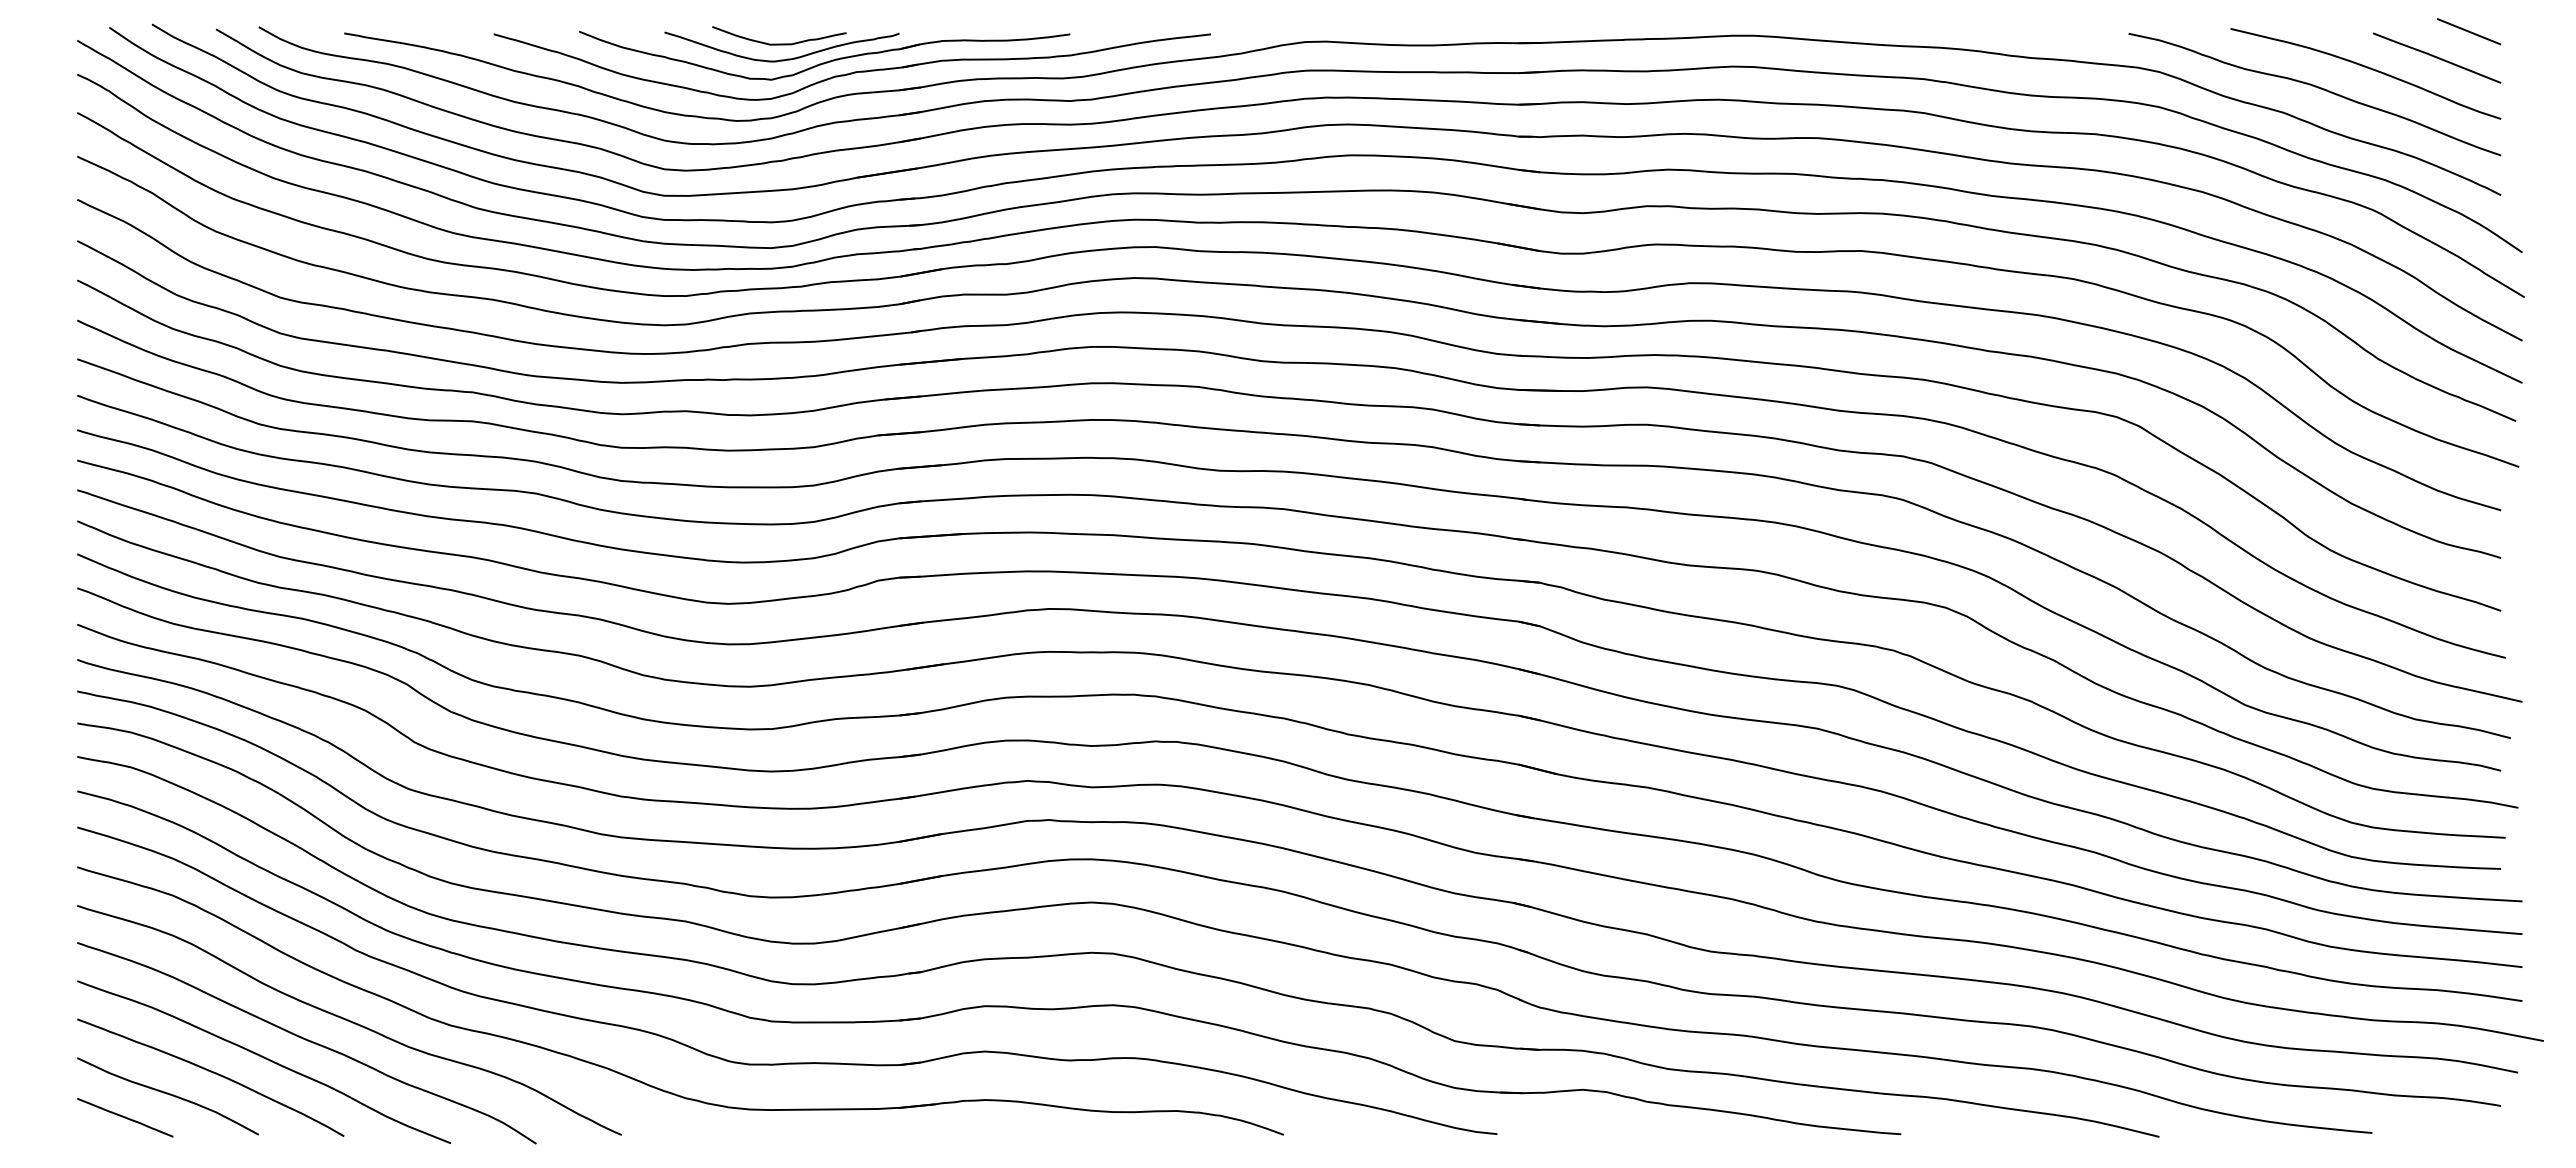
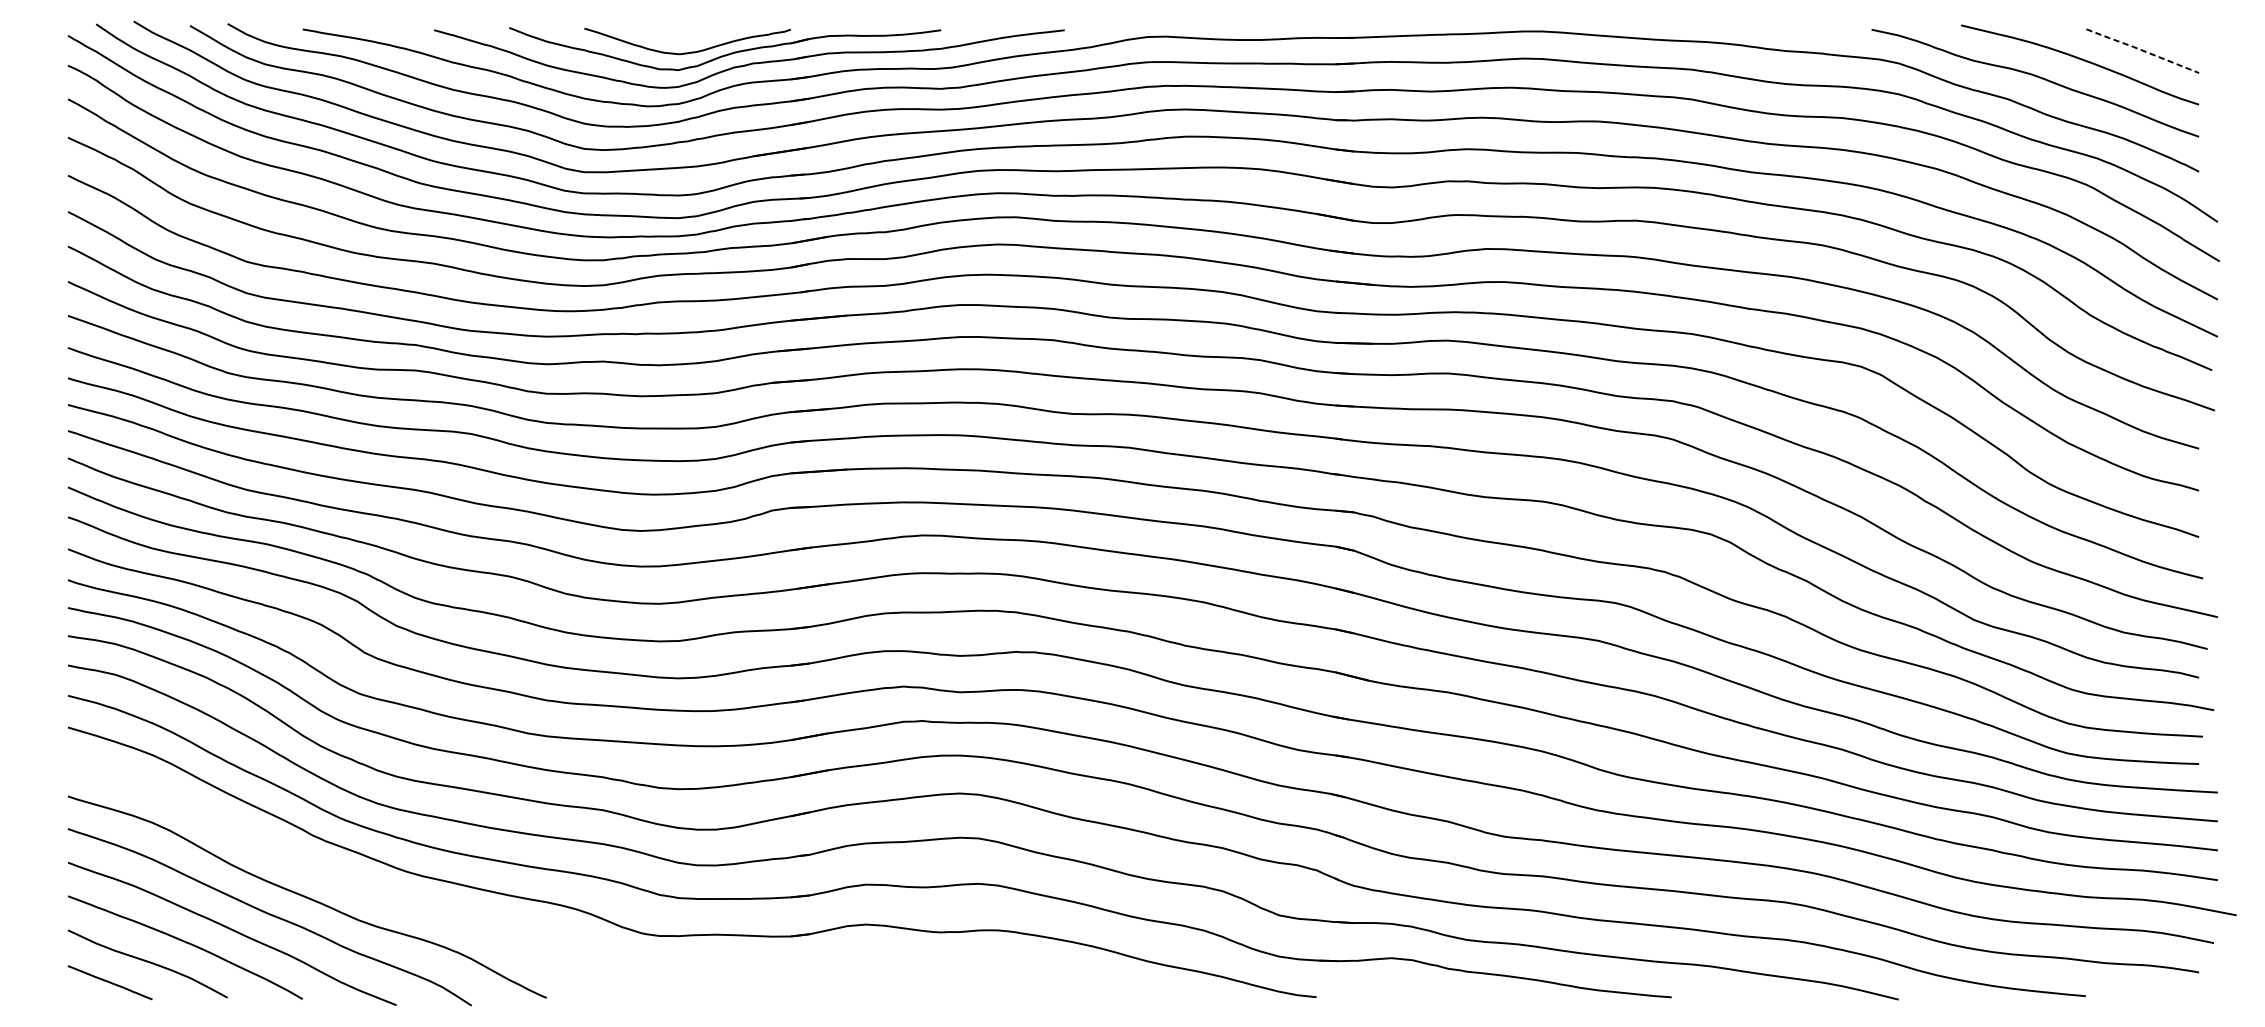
line: (2469, 31) -> (2171, 27), removed
curve: (779, 43) -> (685, 38), removed
line: (2436, 57) -> (2142, 50), solid -> dashed
part: (645, 1082) -> (567, 951), removed

